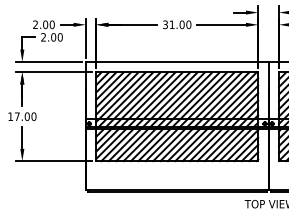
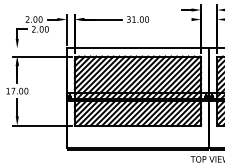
line: (221, 24) -> (172, 19), removed
line: (48, 61) -> (37, 48), removed

